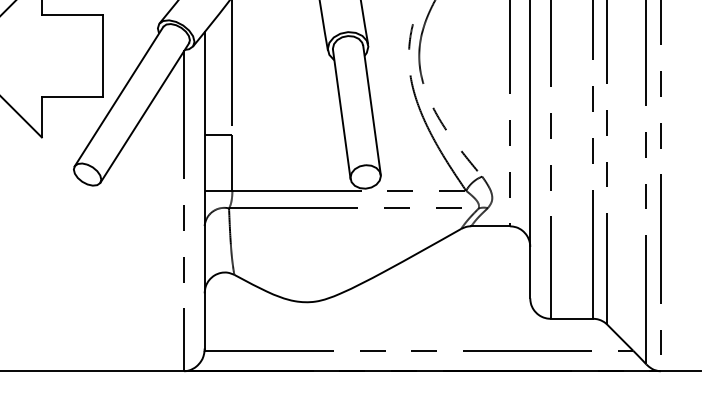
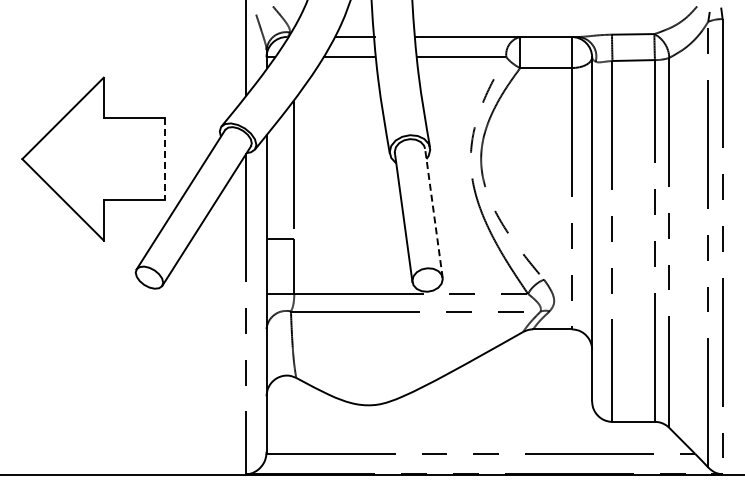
line: (102, 56) -> (164, 159), solid -> dashed
line: (371, 109) -> (433, 212), solid -> dashed

